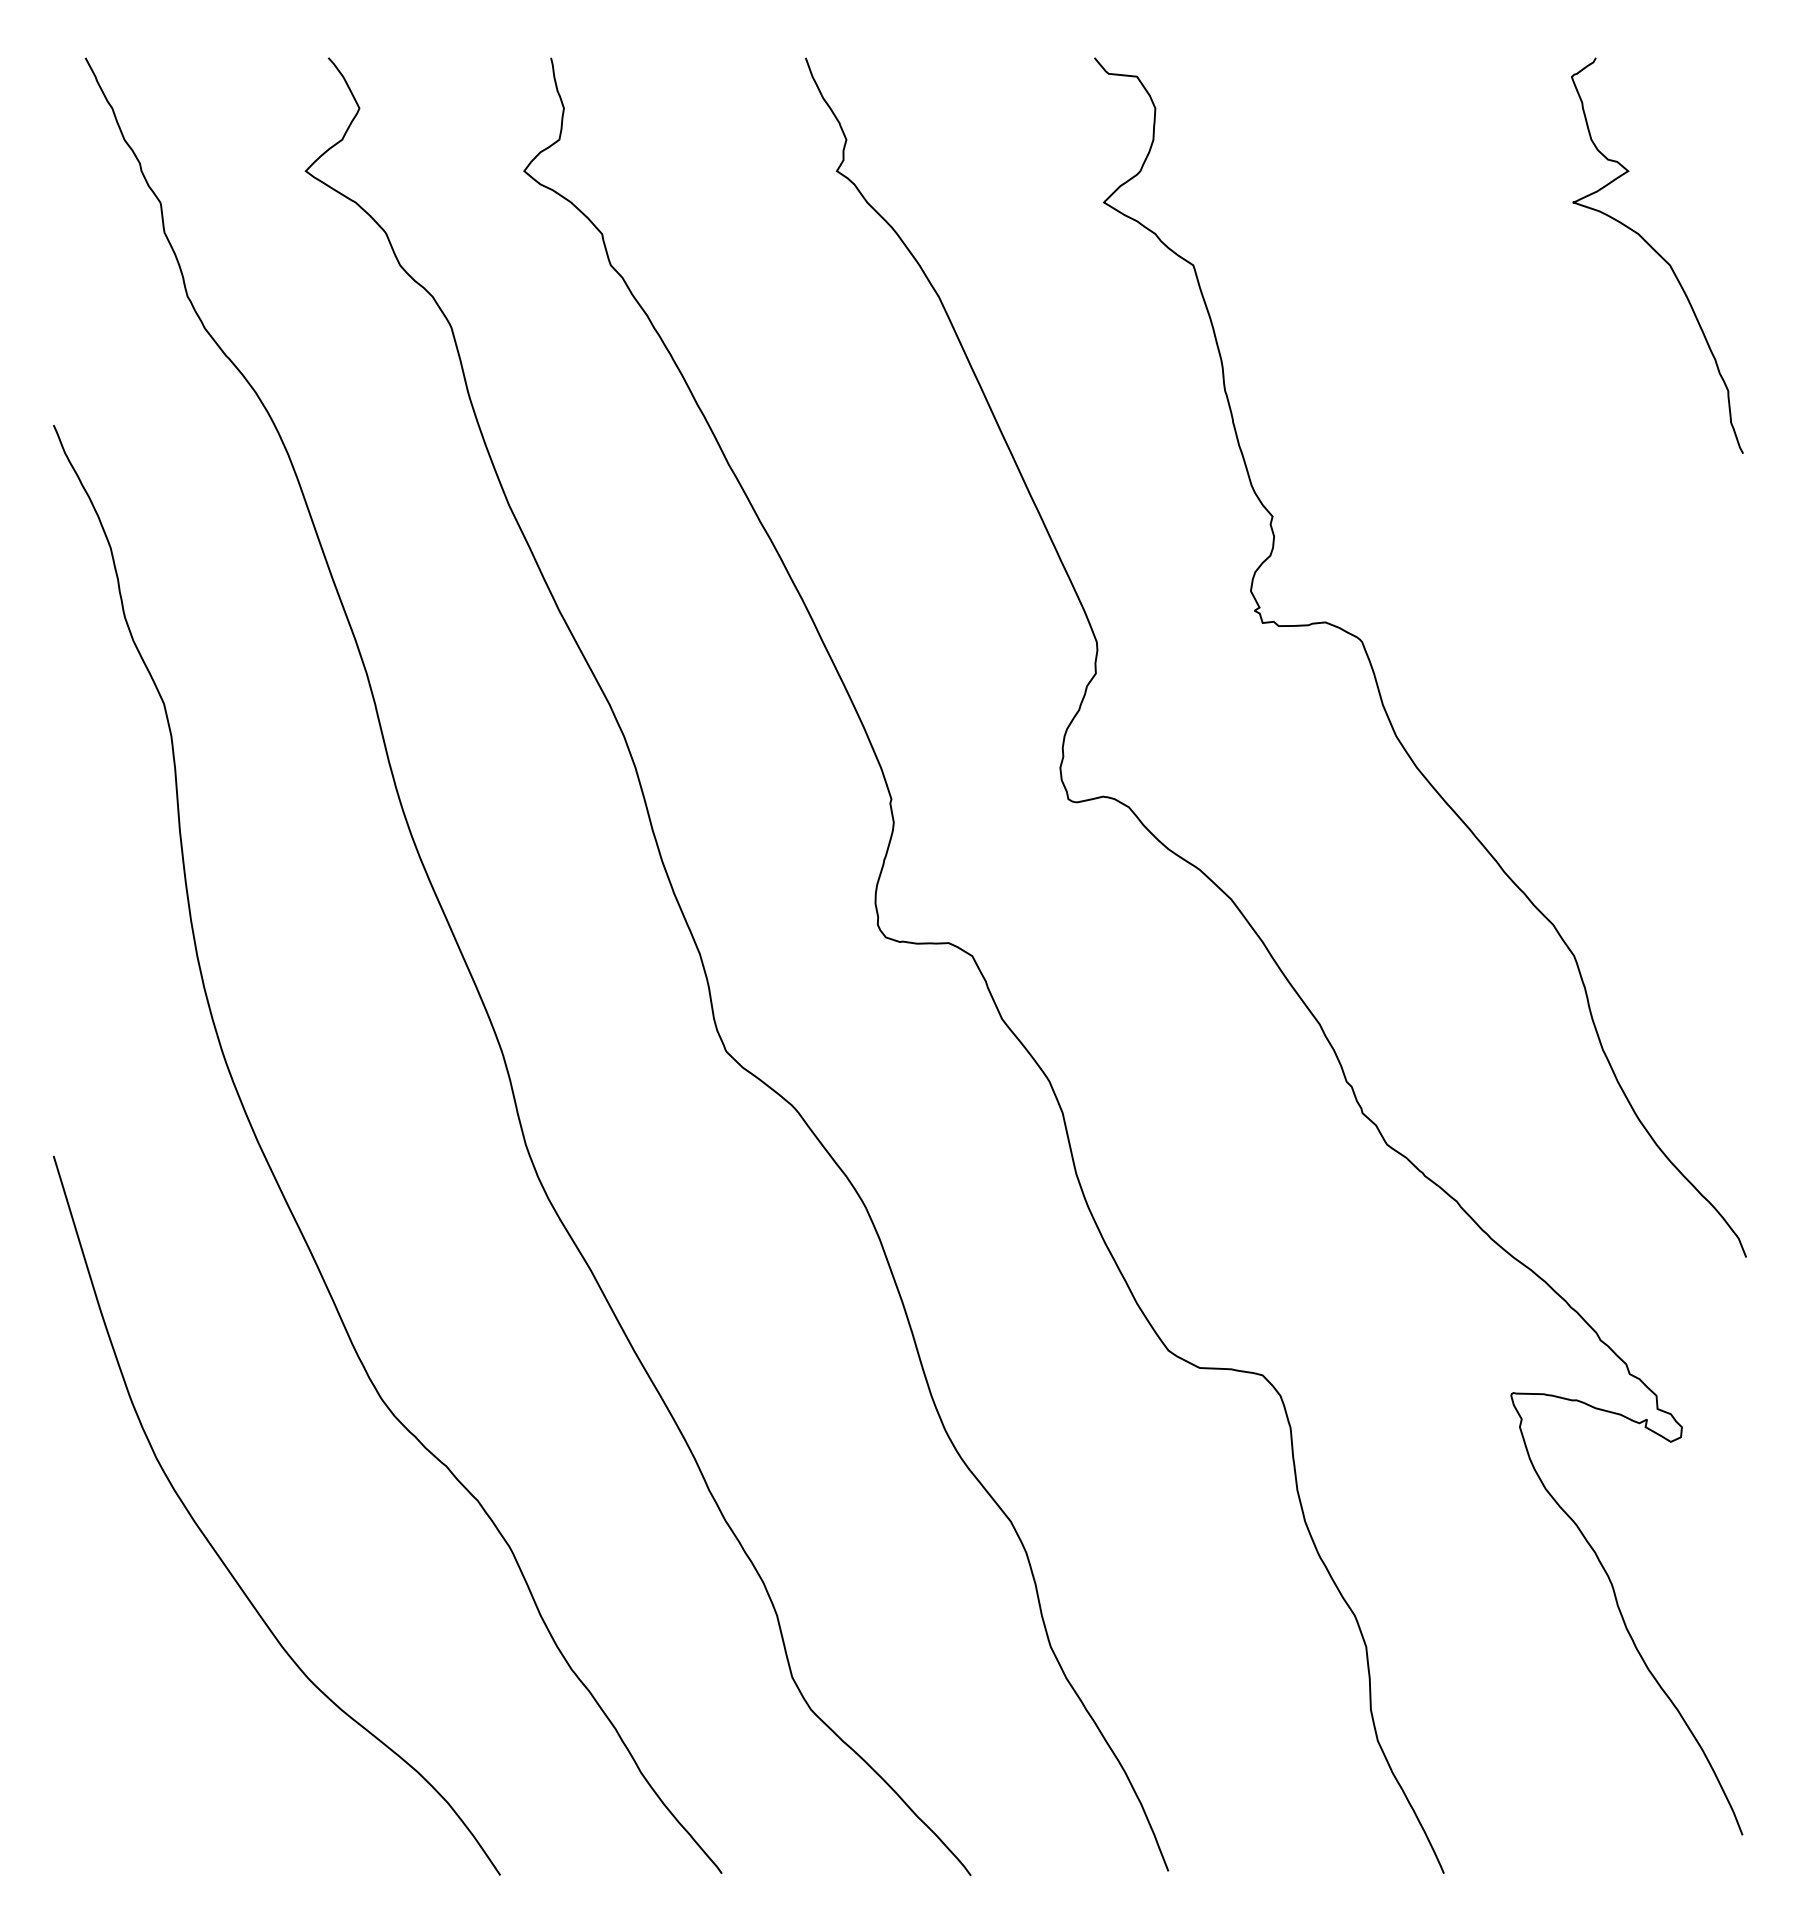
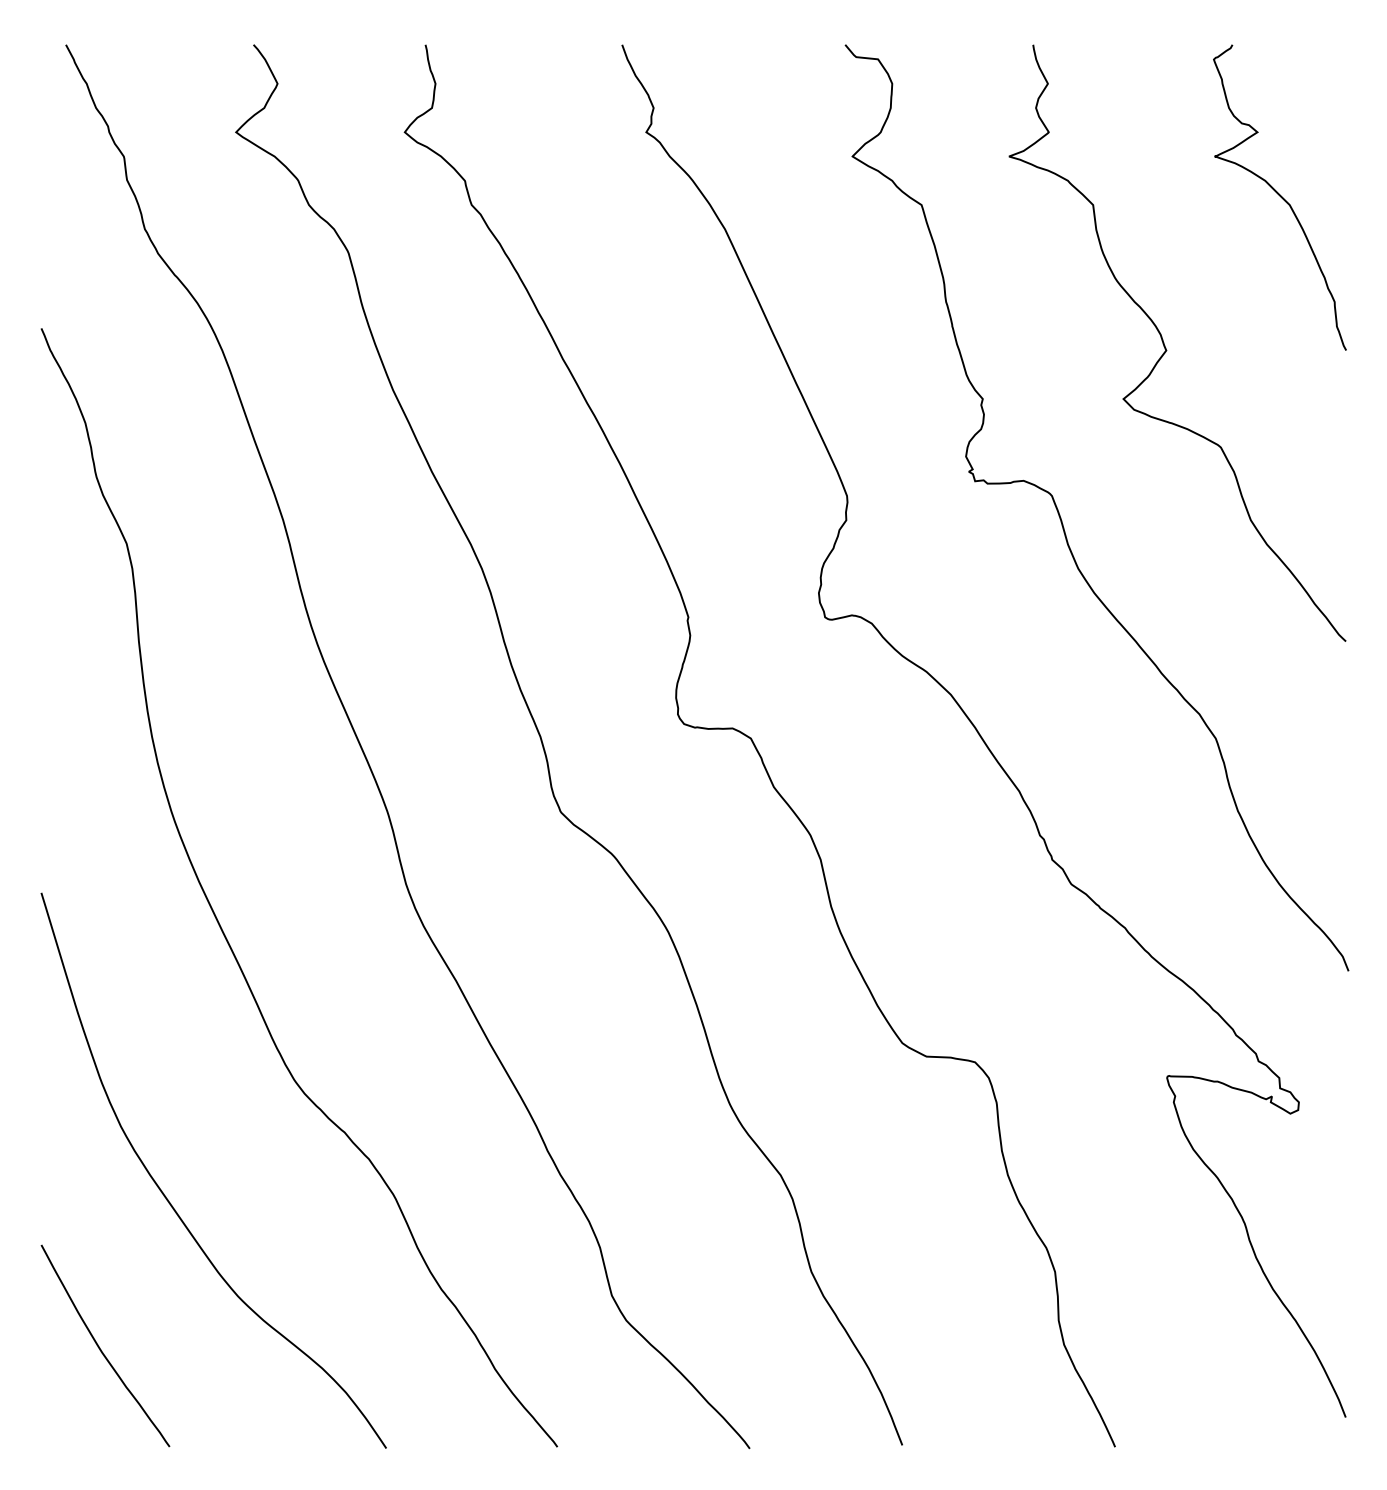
curve: (1510, 451) -> (1166, 348), added
curve: (131, 1747) -> (101, 1349), added

